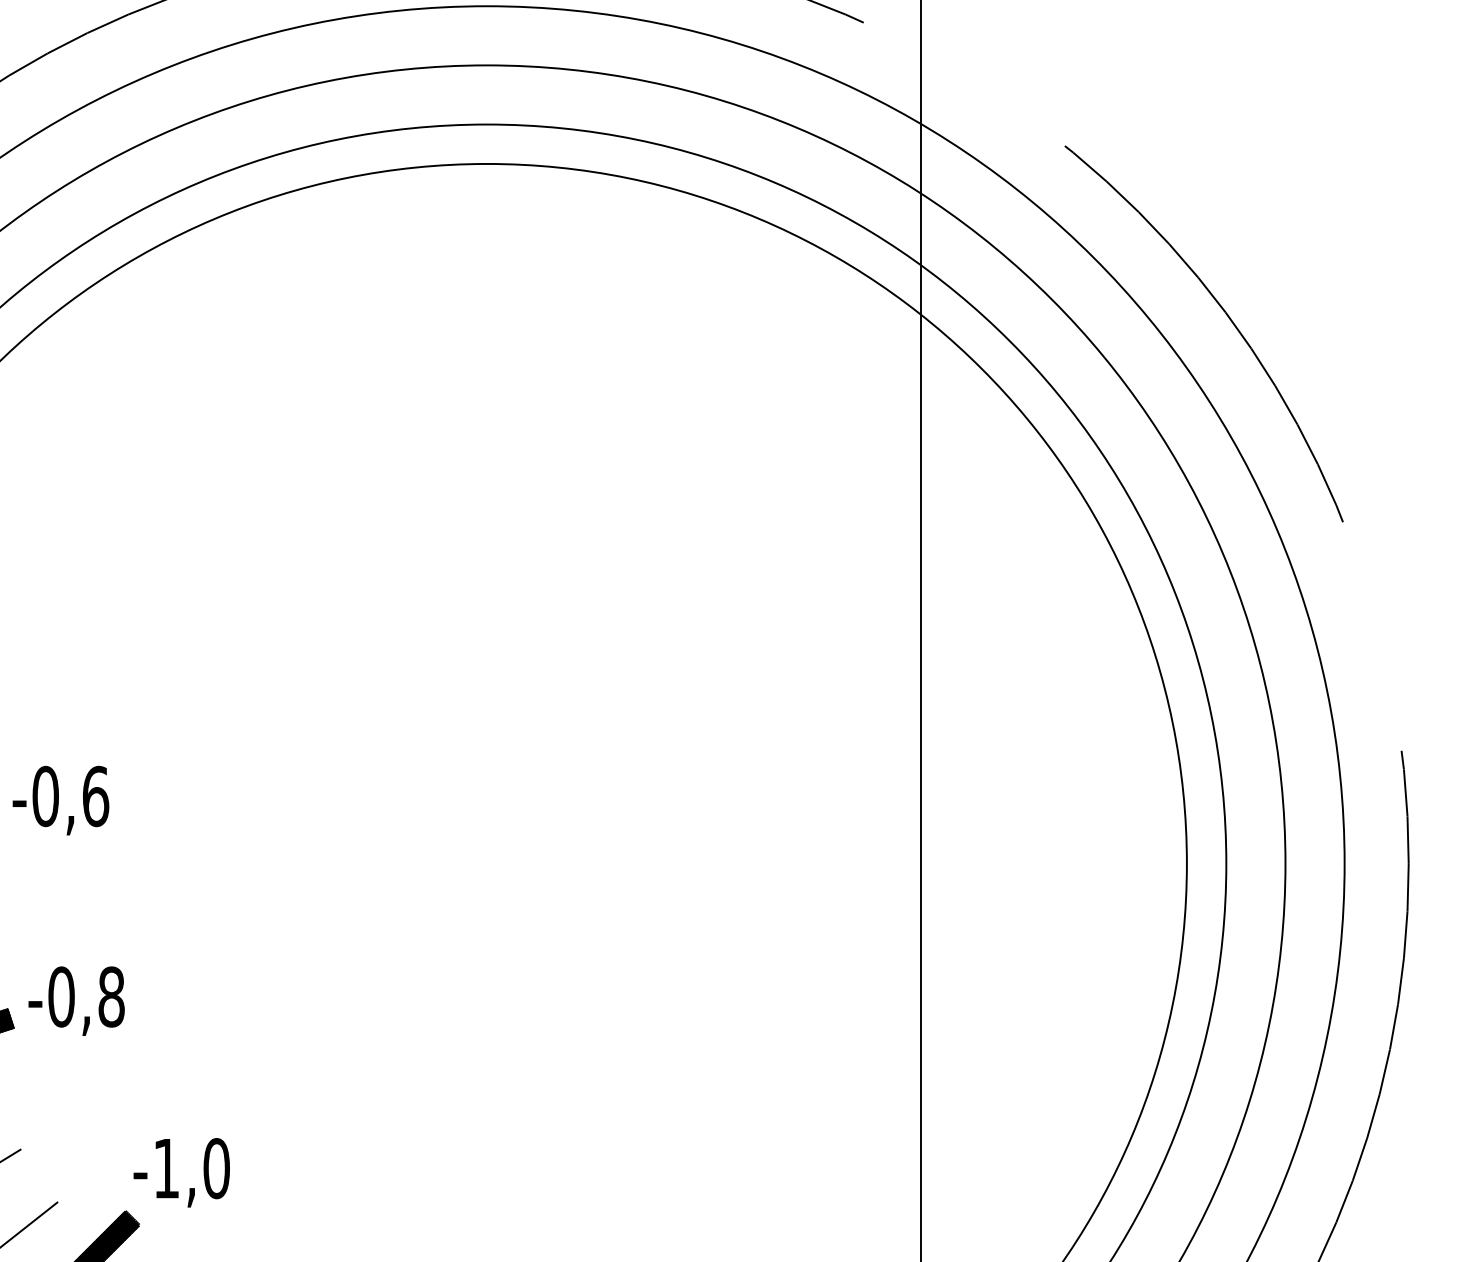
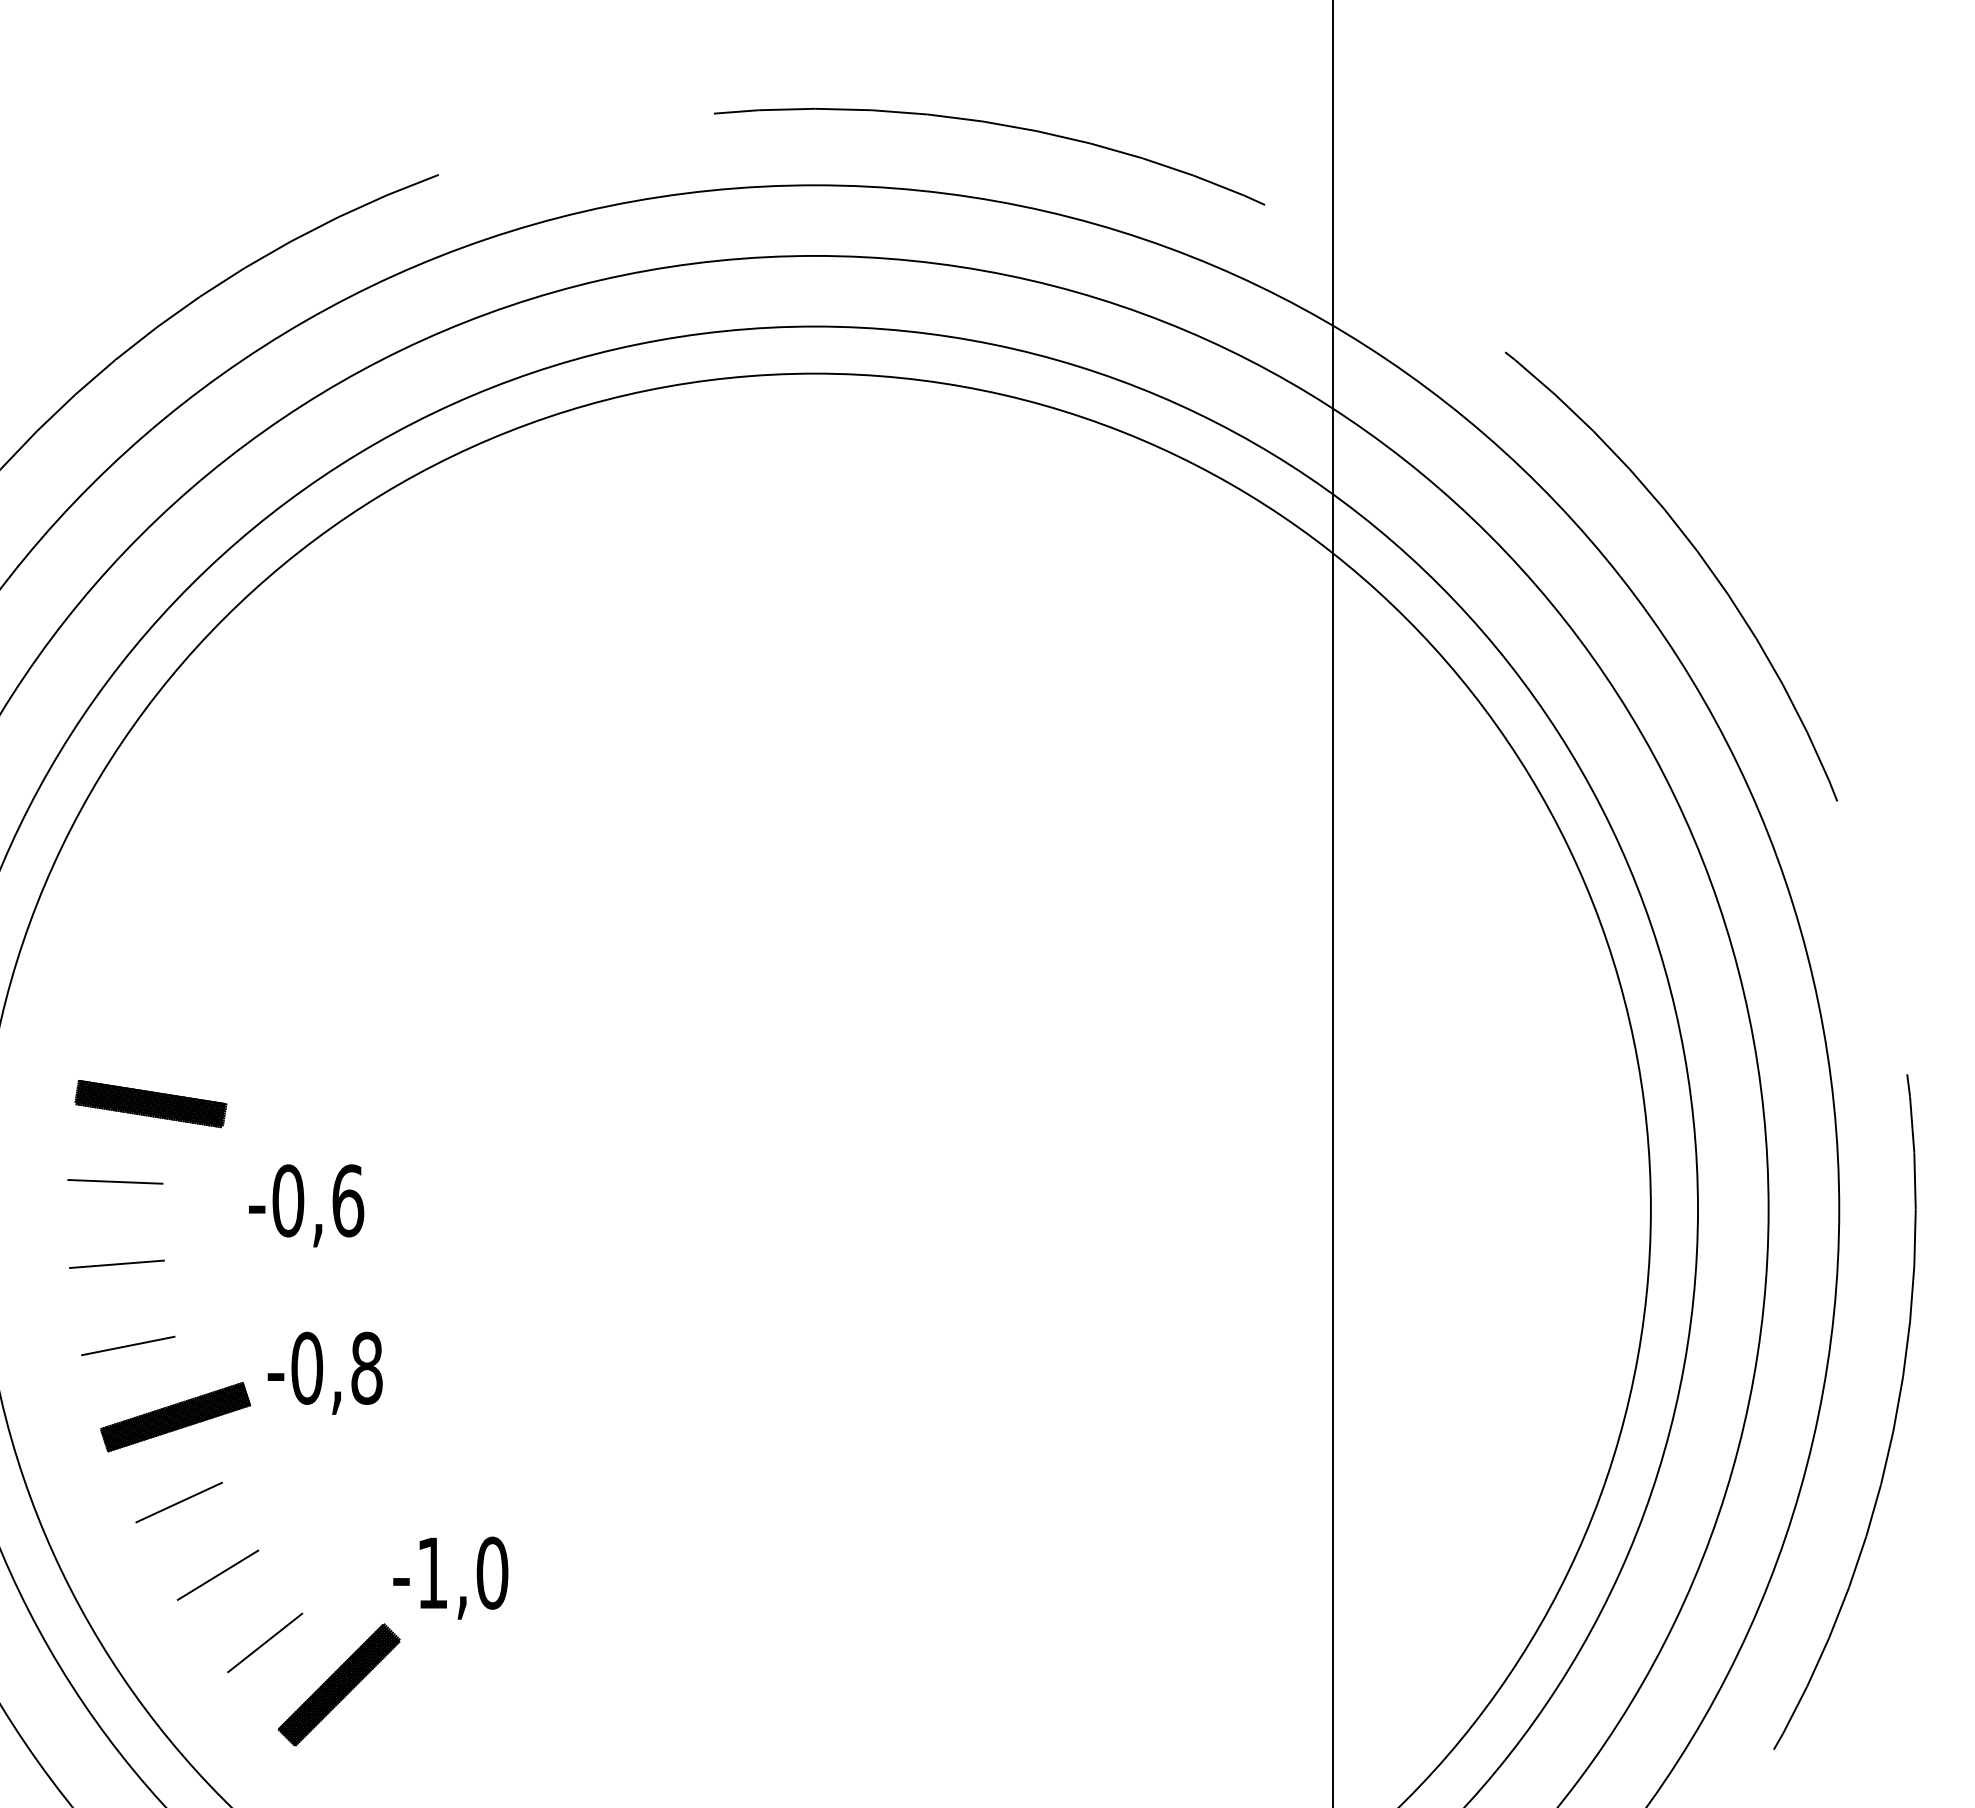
text: (60, 800) -> (306, 1205), moved

